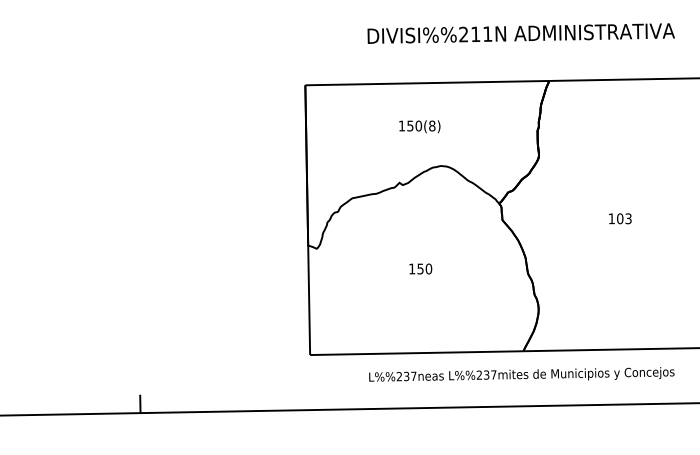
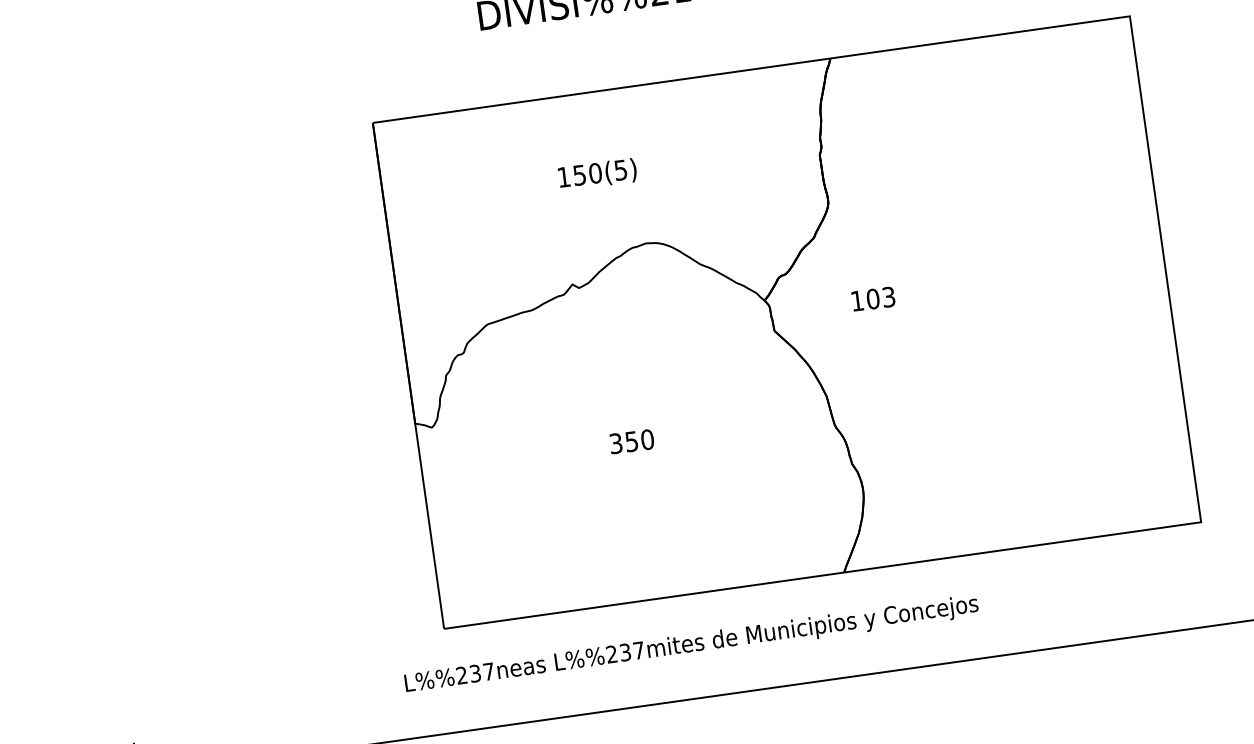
text: (432, 125) -> (621, 169), 150(8) -> 150(5)
text: (620, 218) -> (873, 298), moved
text: (412, 268) -> (616, 442), 150 -> 350
text: (521, 374) -> (690, 643), moved

